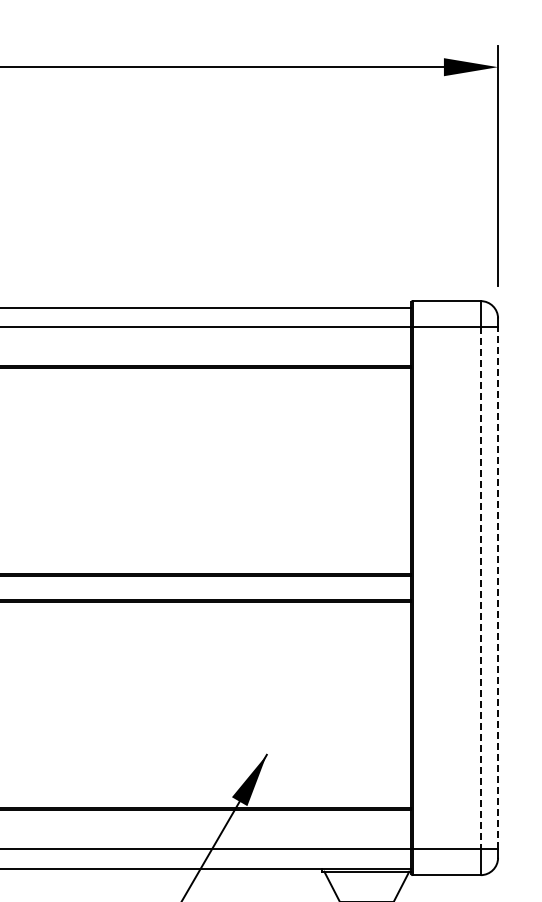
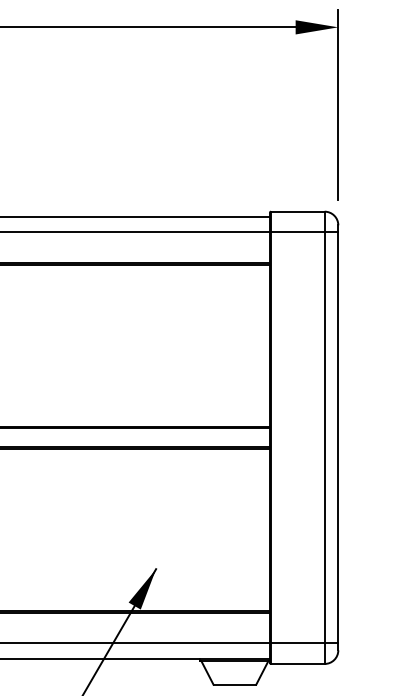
line: (498, 587) -> (338, 437), dashed -> solid
line: (480, 588) -> (324, 438), dashed -> solid

